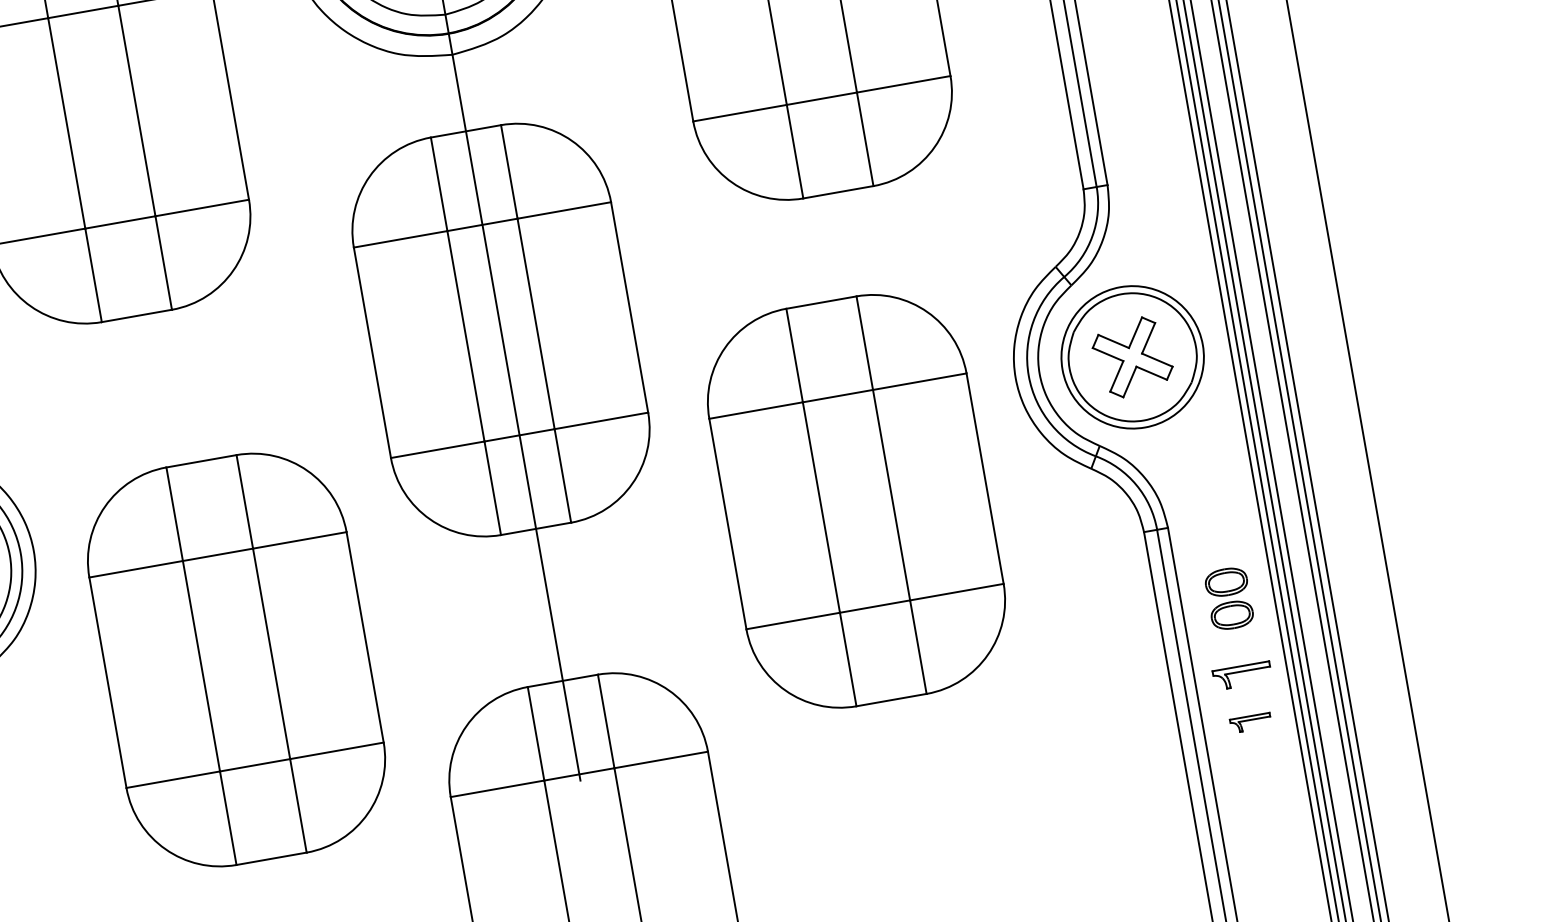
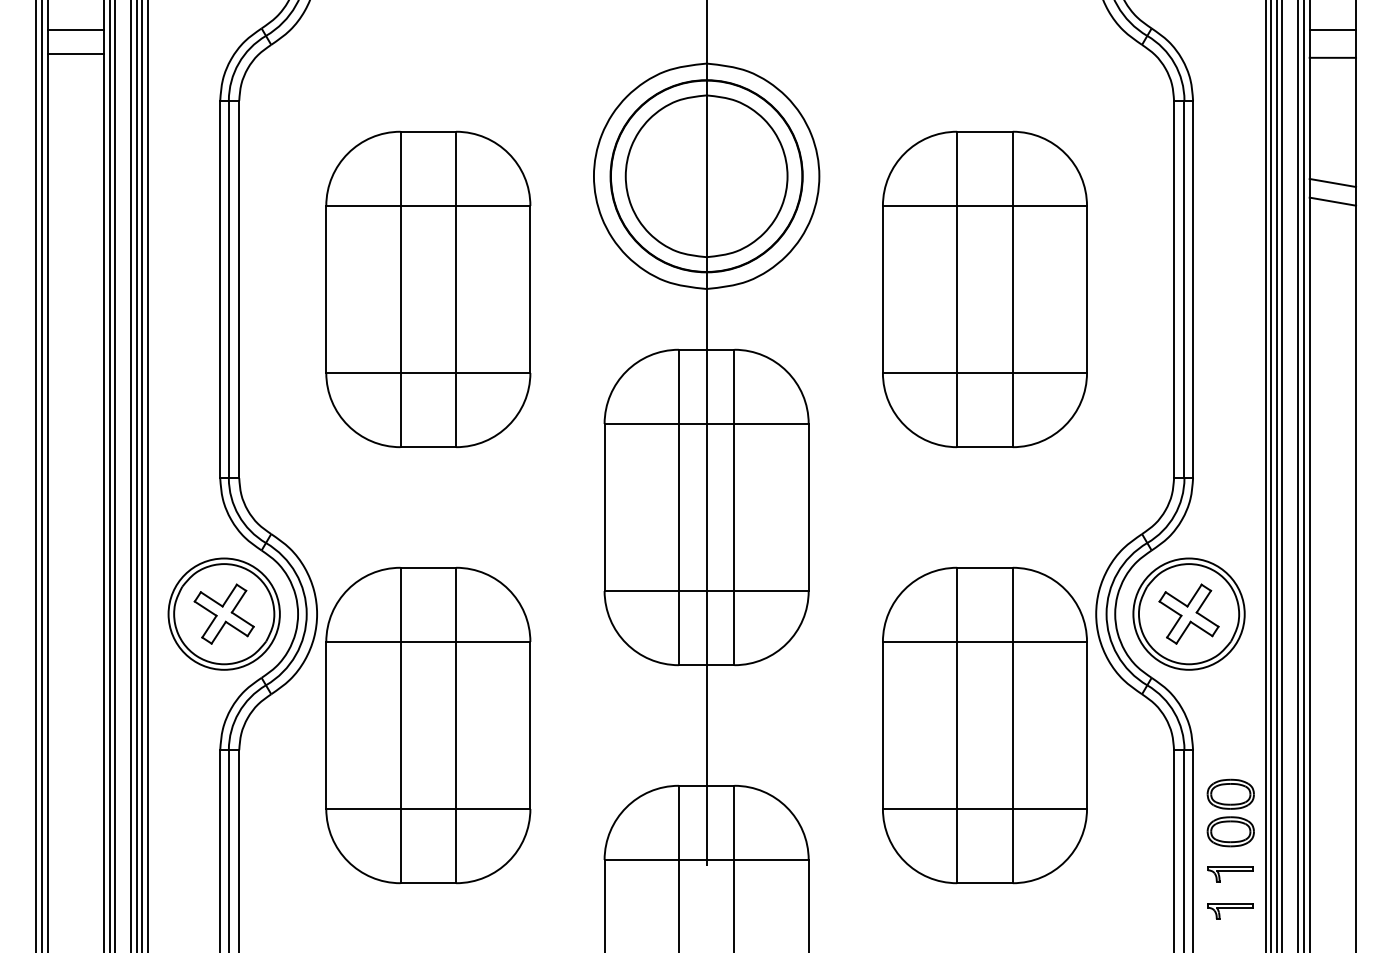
part: (855, 501) -> (984, 725), moved
part: (1228, 598) -> (1230, 812), size x1.43
part: (236, 660) -> (428, 725), moved
part: (1250, 722) -> (1230, 911), size x1.43

